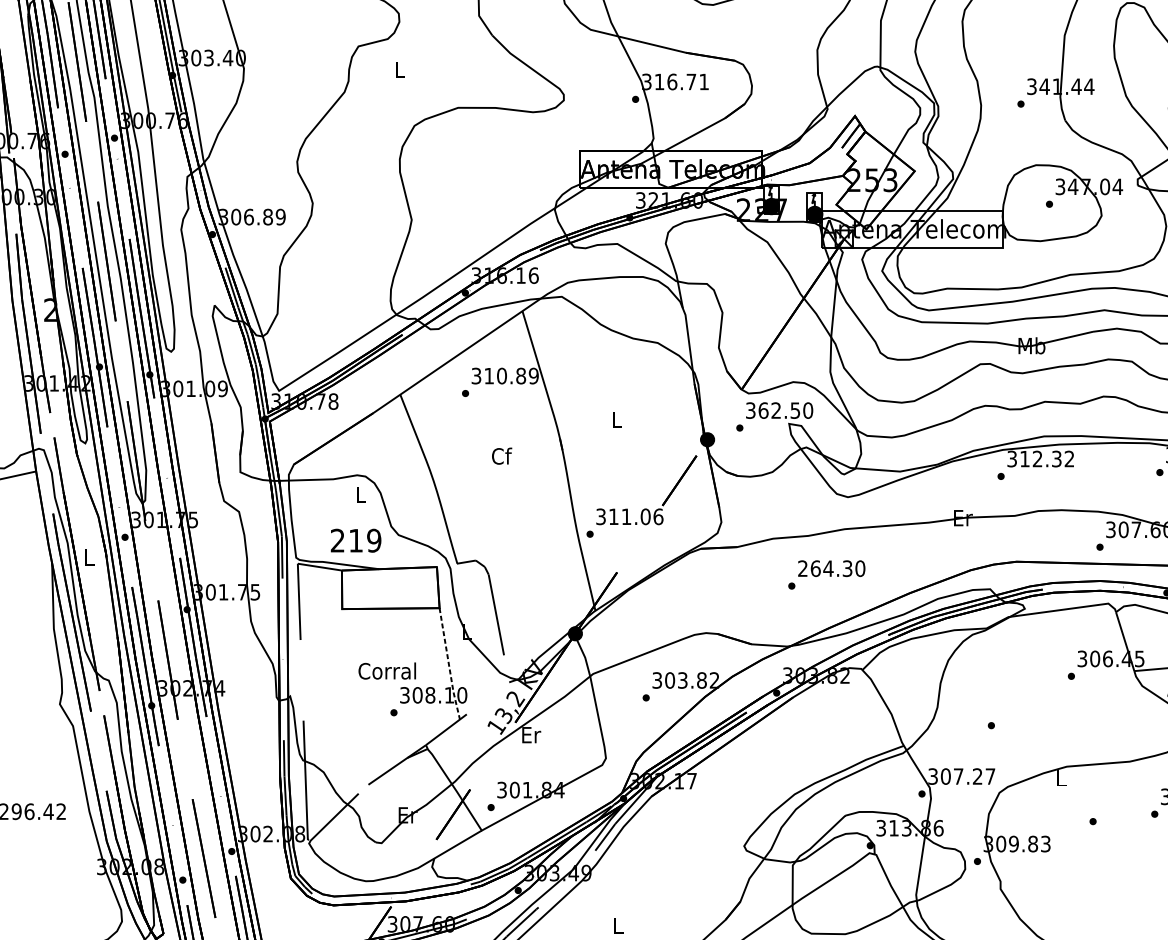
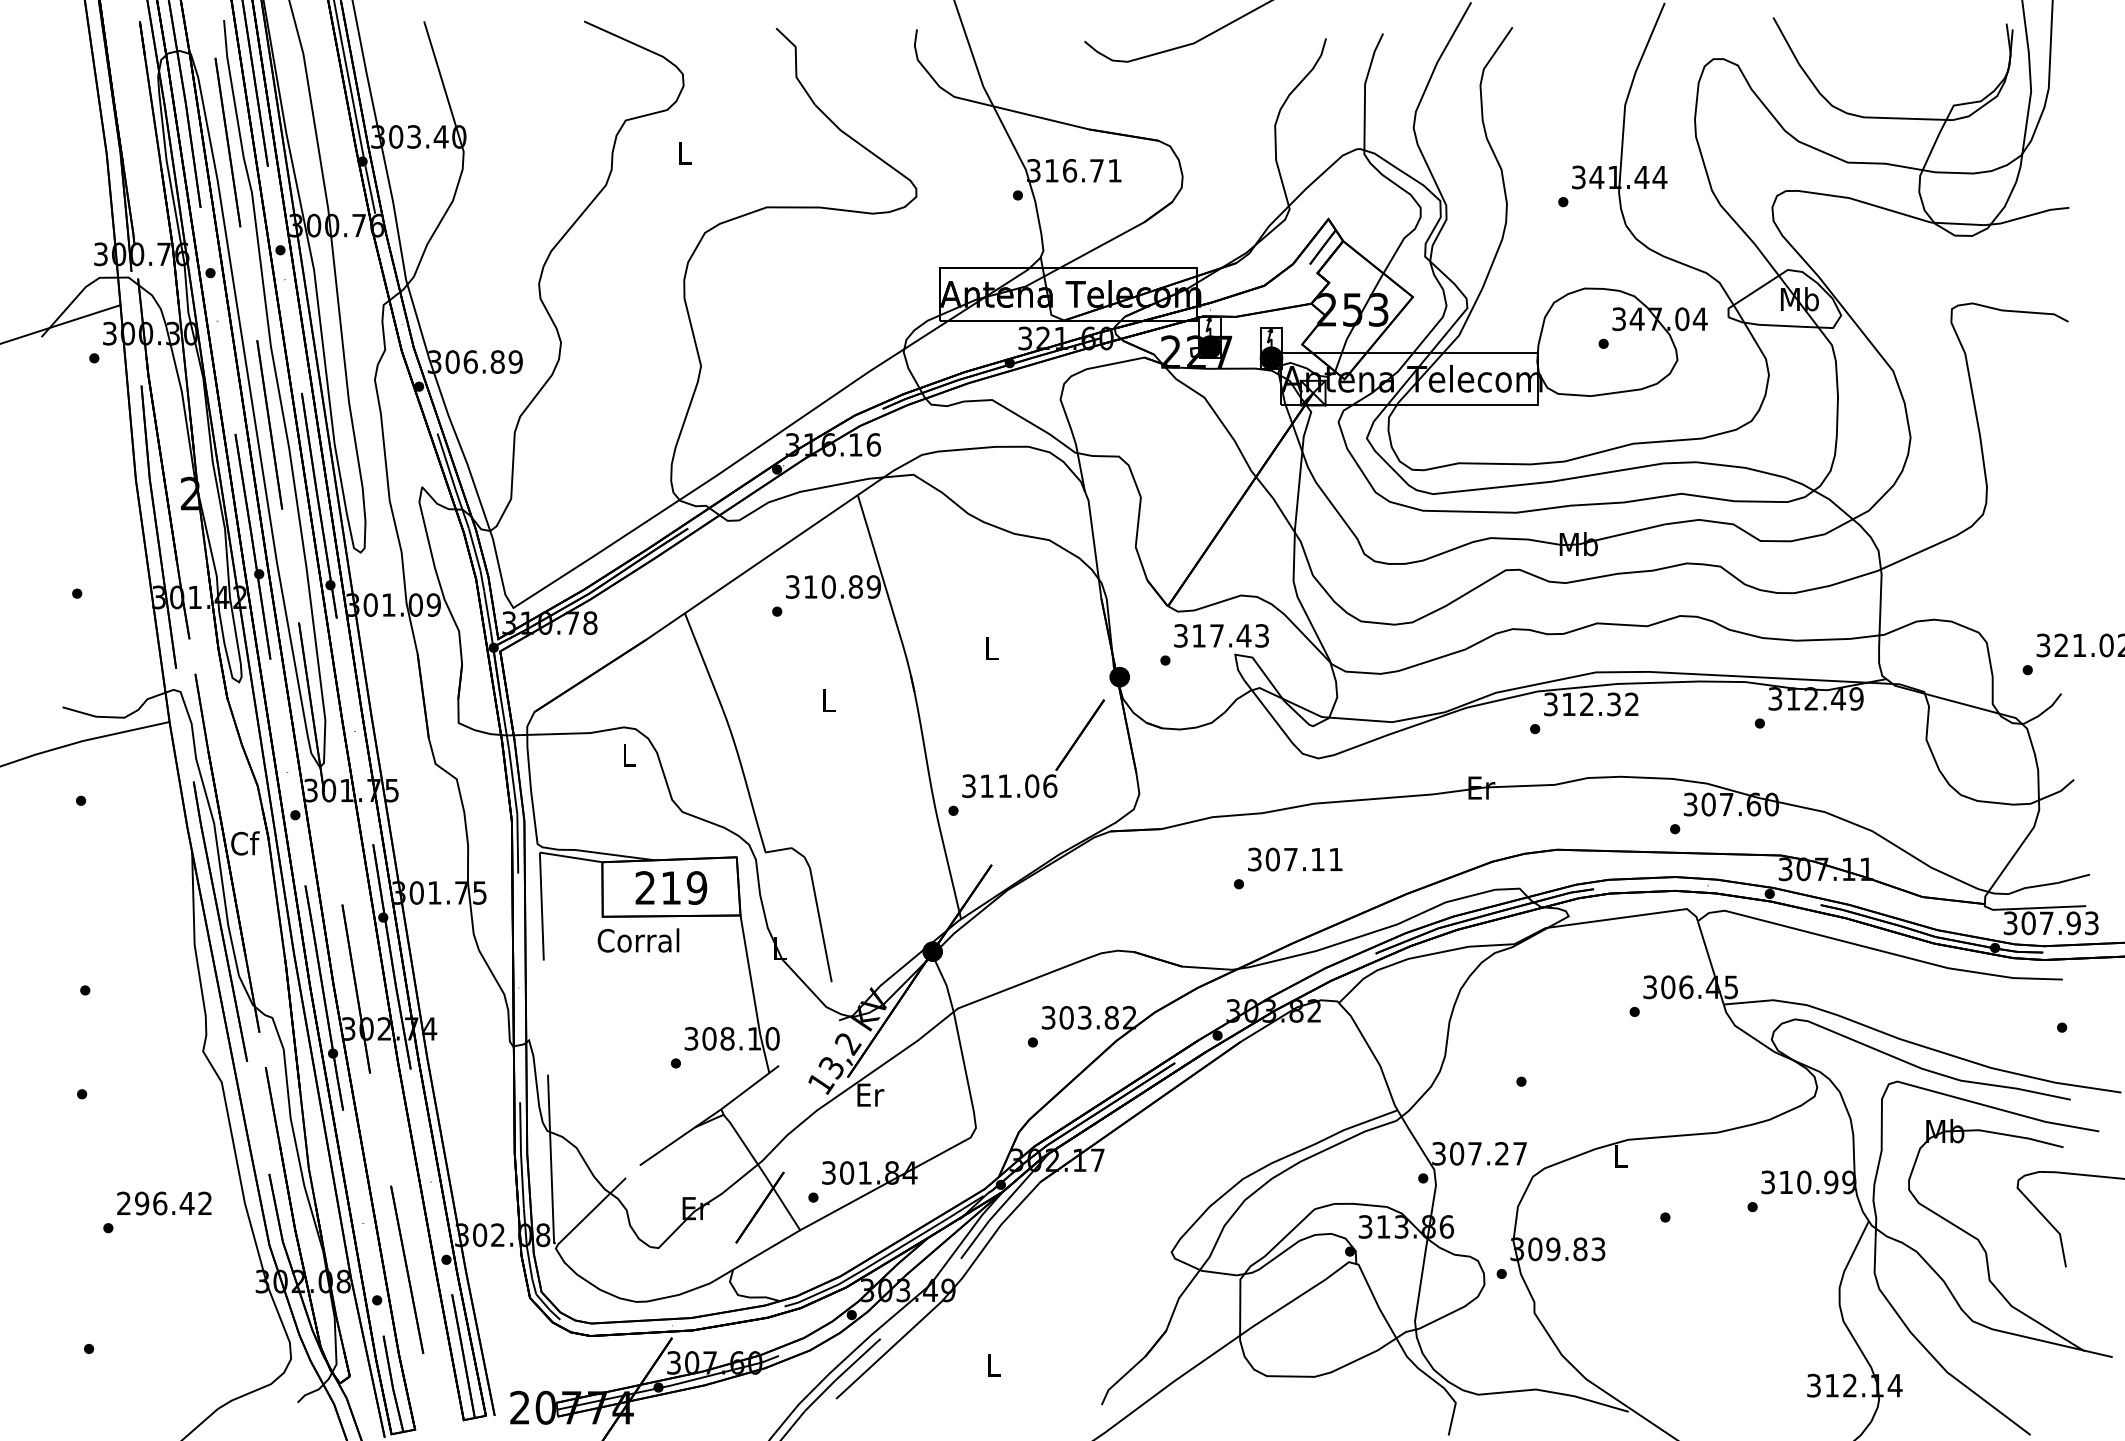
text: (785, 410) -> (1230, 635), 362.50 -> 317.43
text: (501, 456) -> (828, 700), Cf -> L
text: (356, 540) -> (671, 887), moved
text: (89, 557) -> (245, 843), L -> Cf
text: (831, 568) -> (1295, 859), 264.30 -> 307.11
line: (448, 664) -> (753, 995), dashed -> solid
text: (387, 671) -> (638, 940), moved

